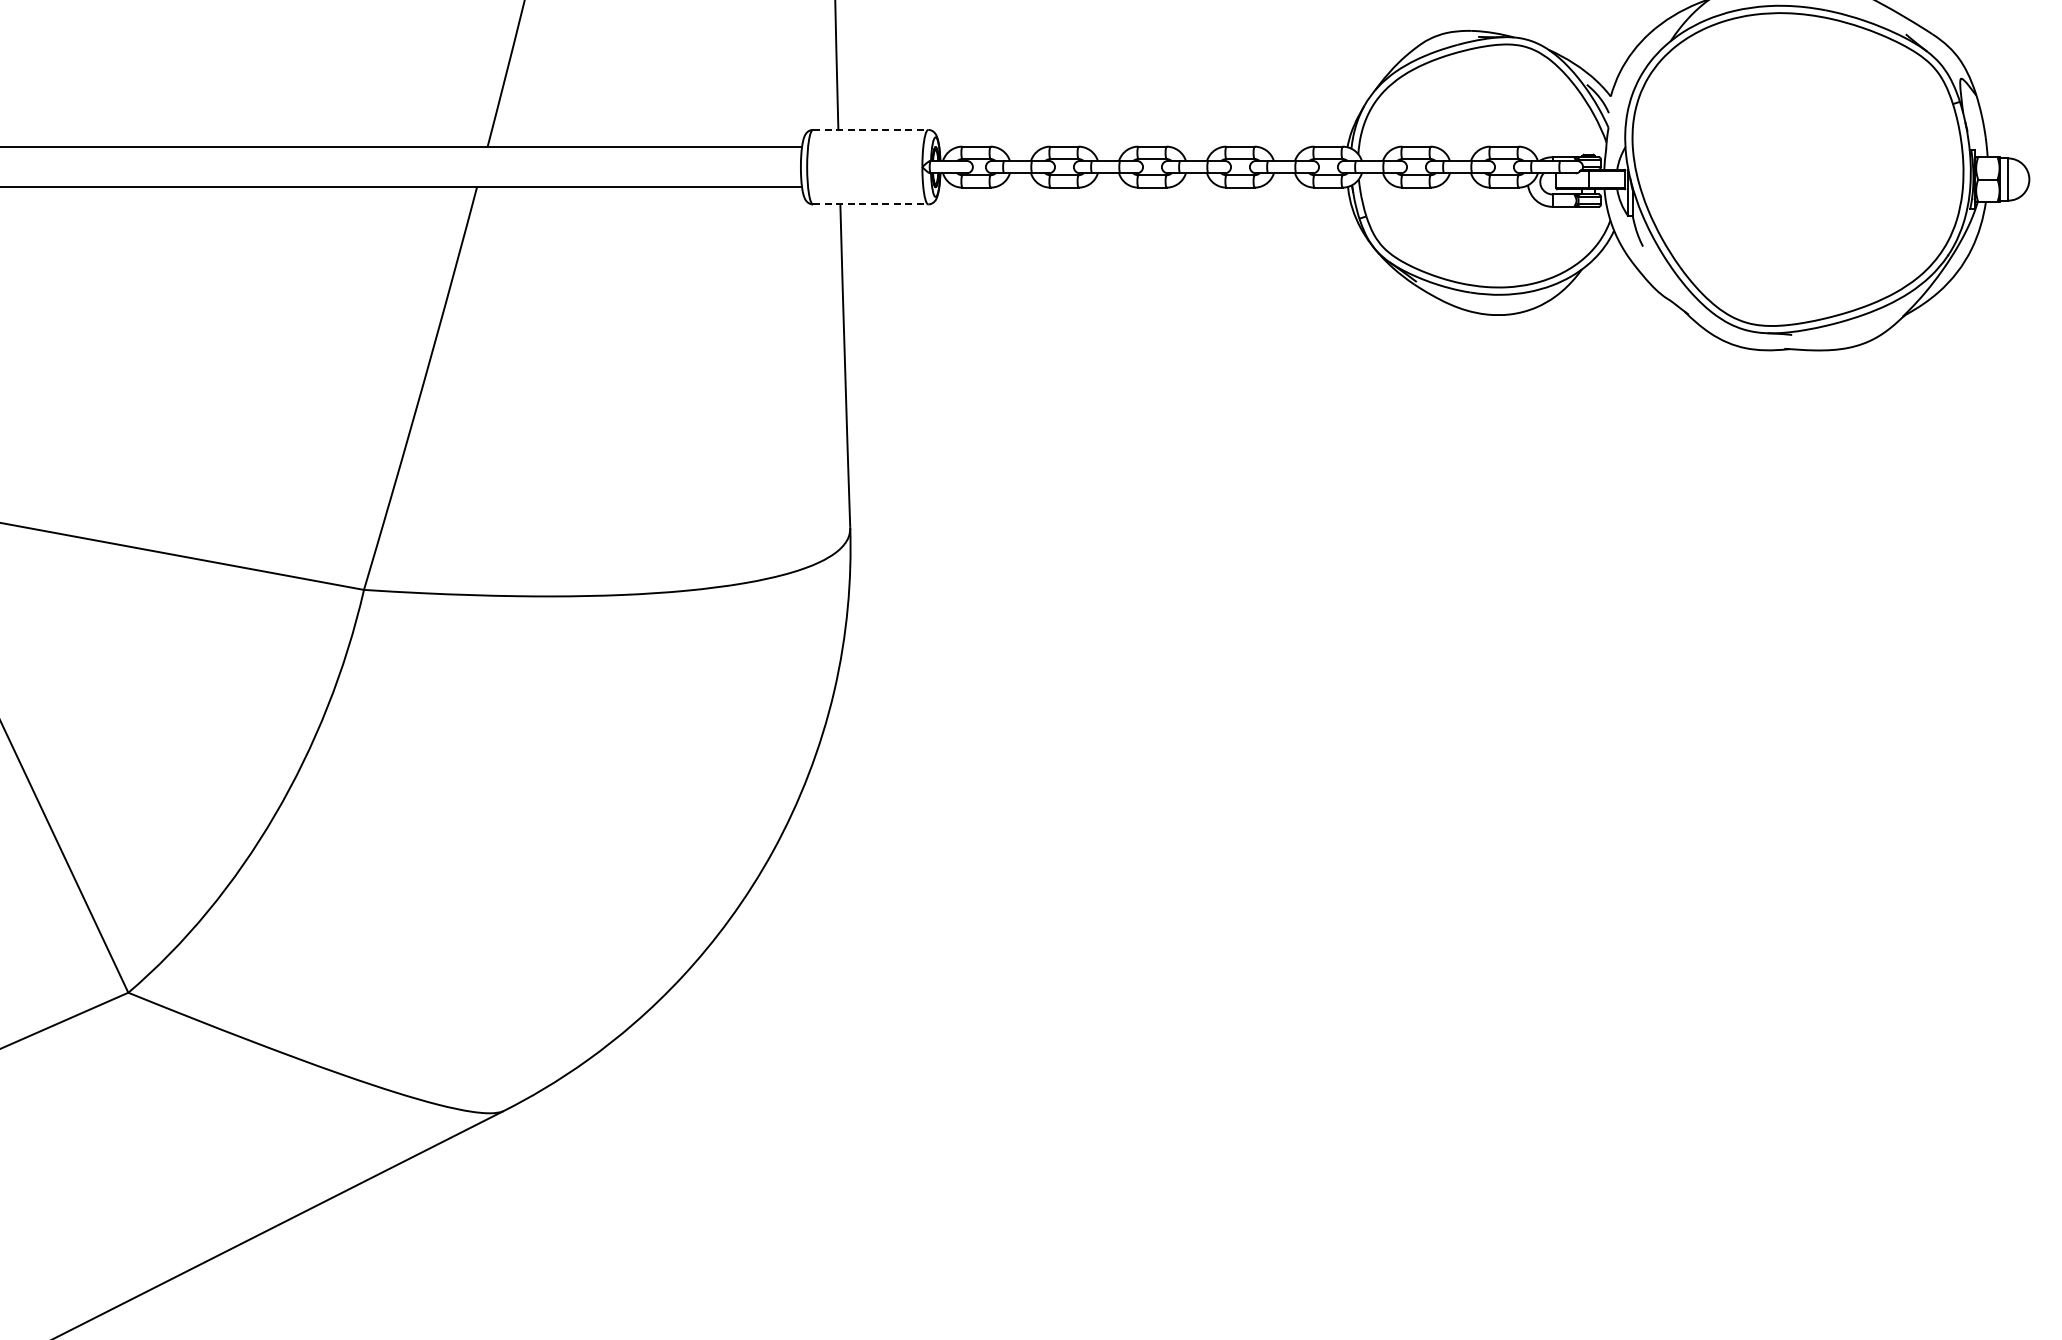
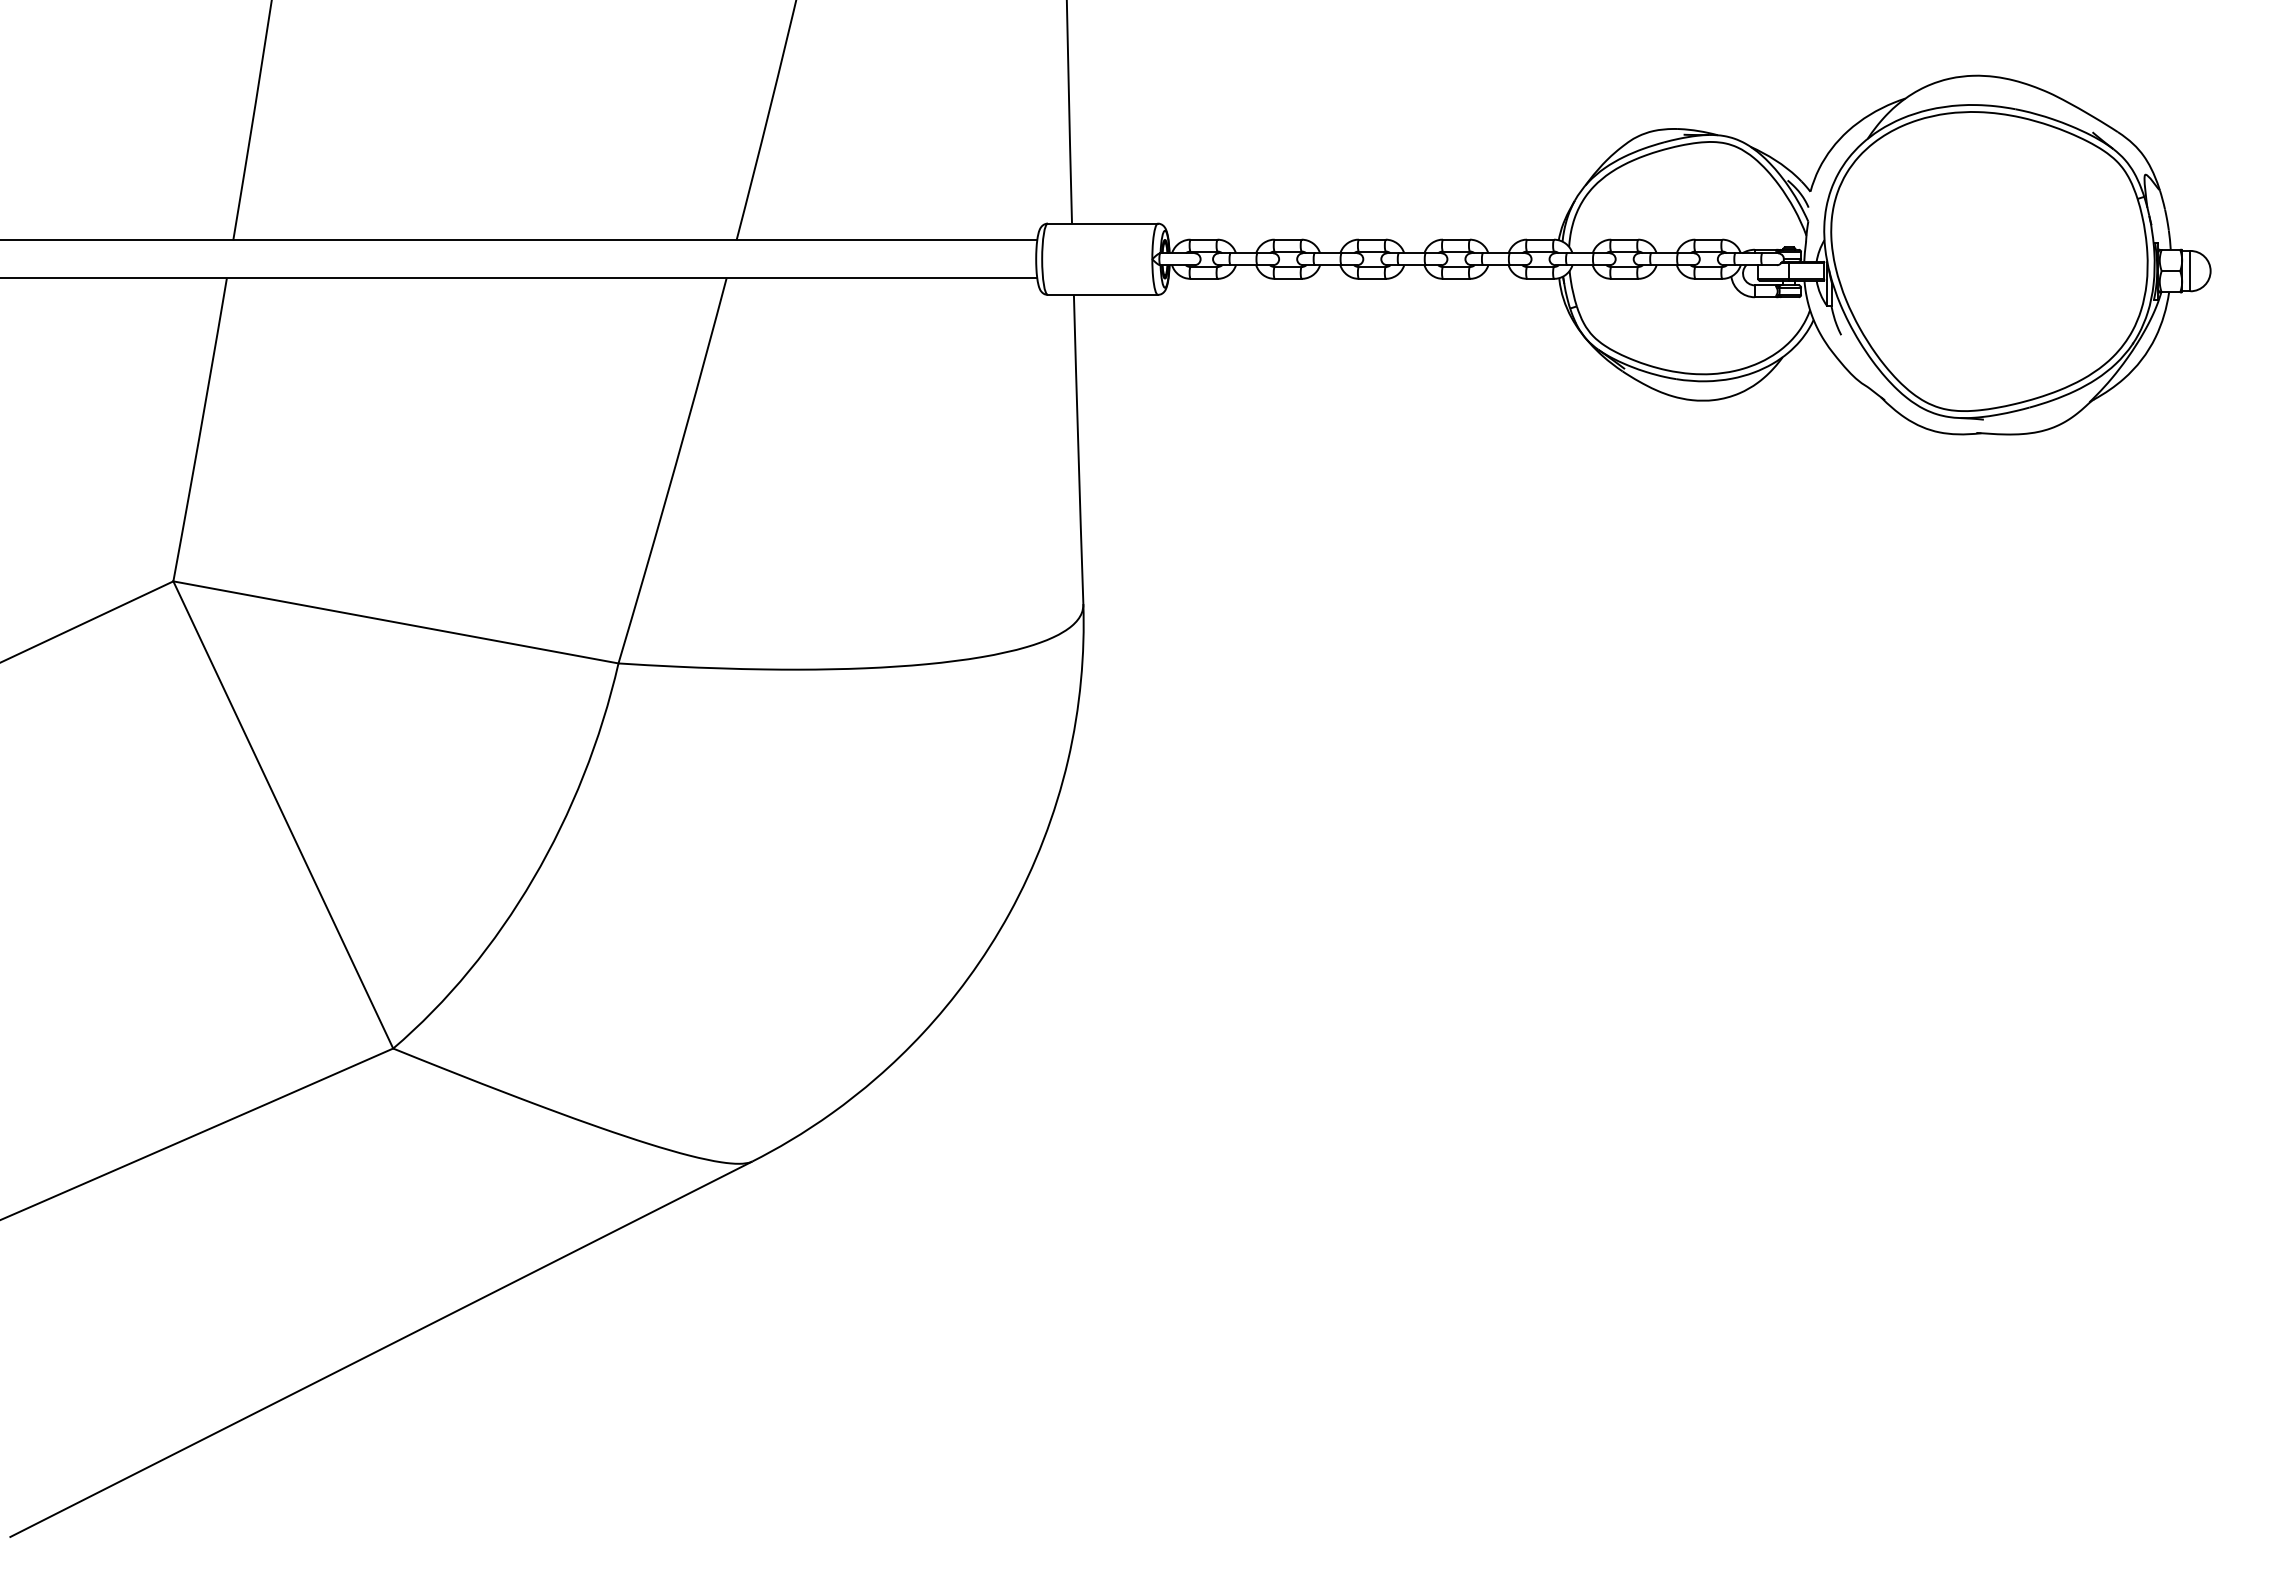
line: (871, 129) -> (1103, 223), dashed -> solid
line: (871, 204) -> (1103, 294), dashed -> solid

